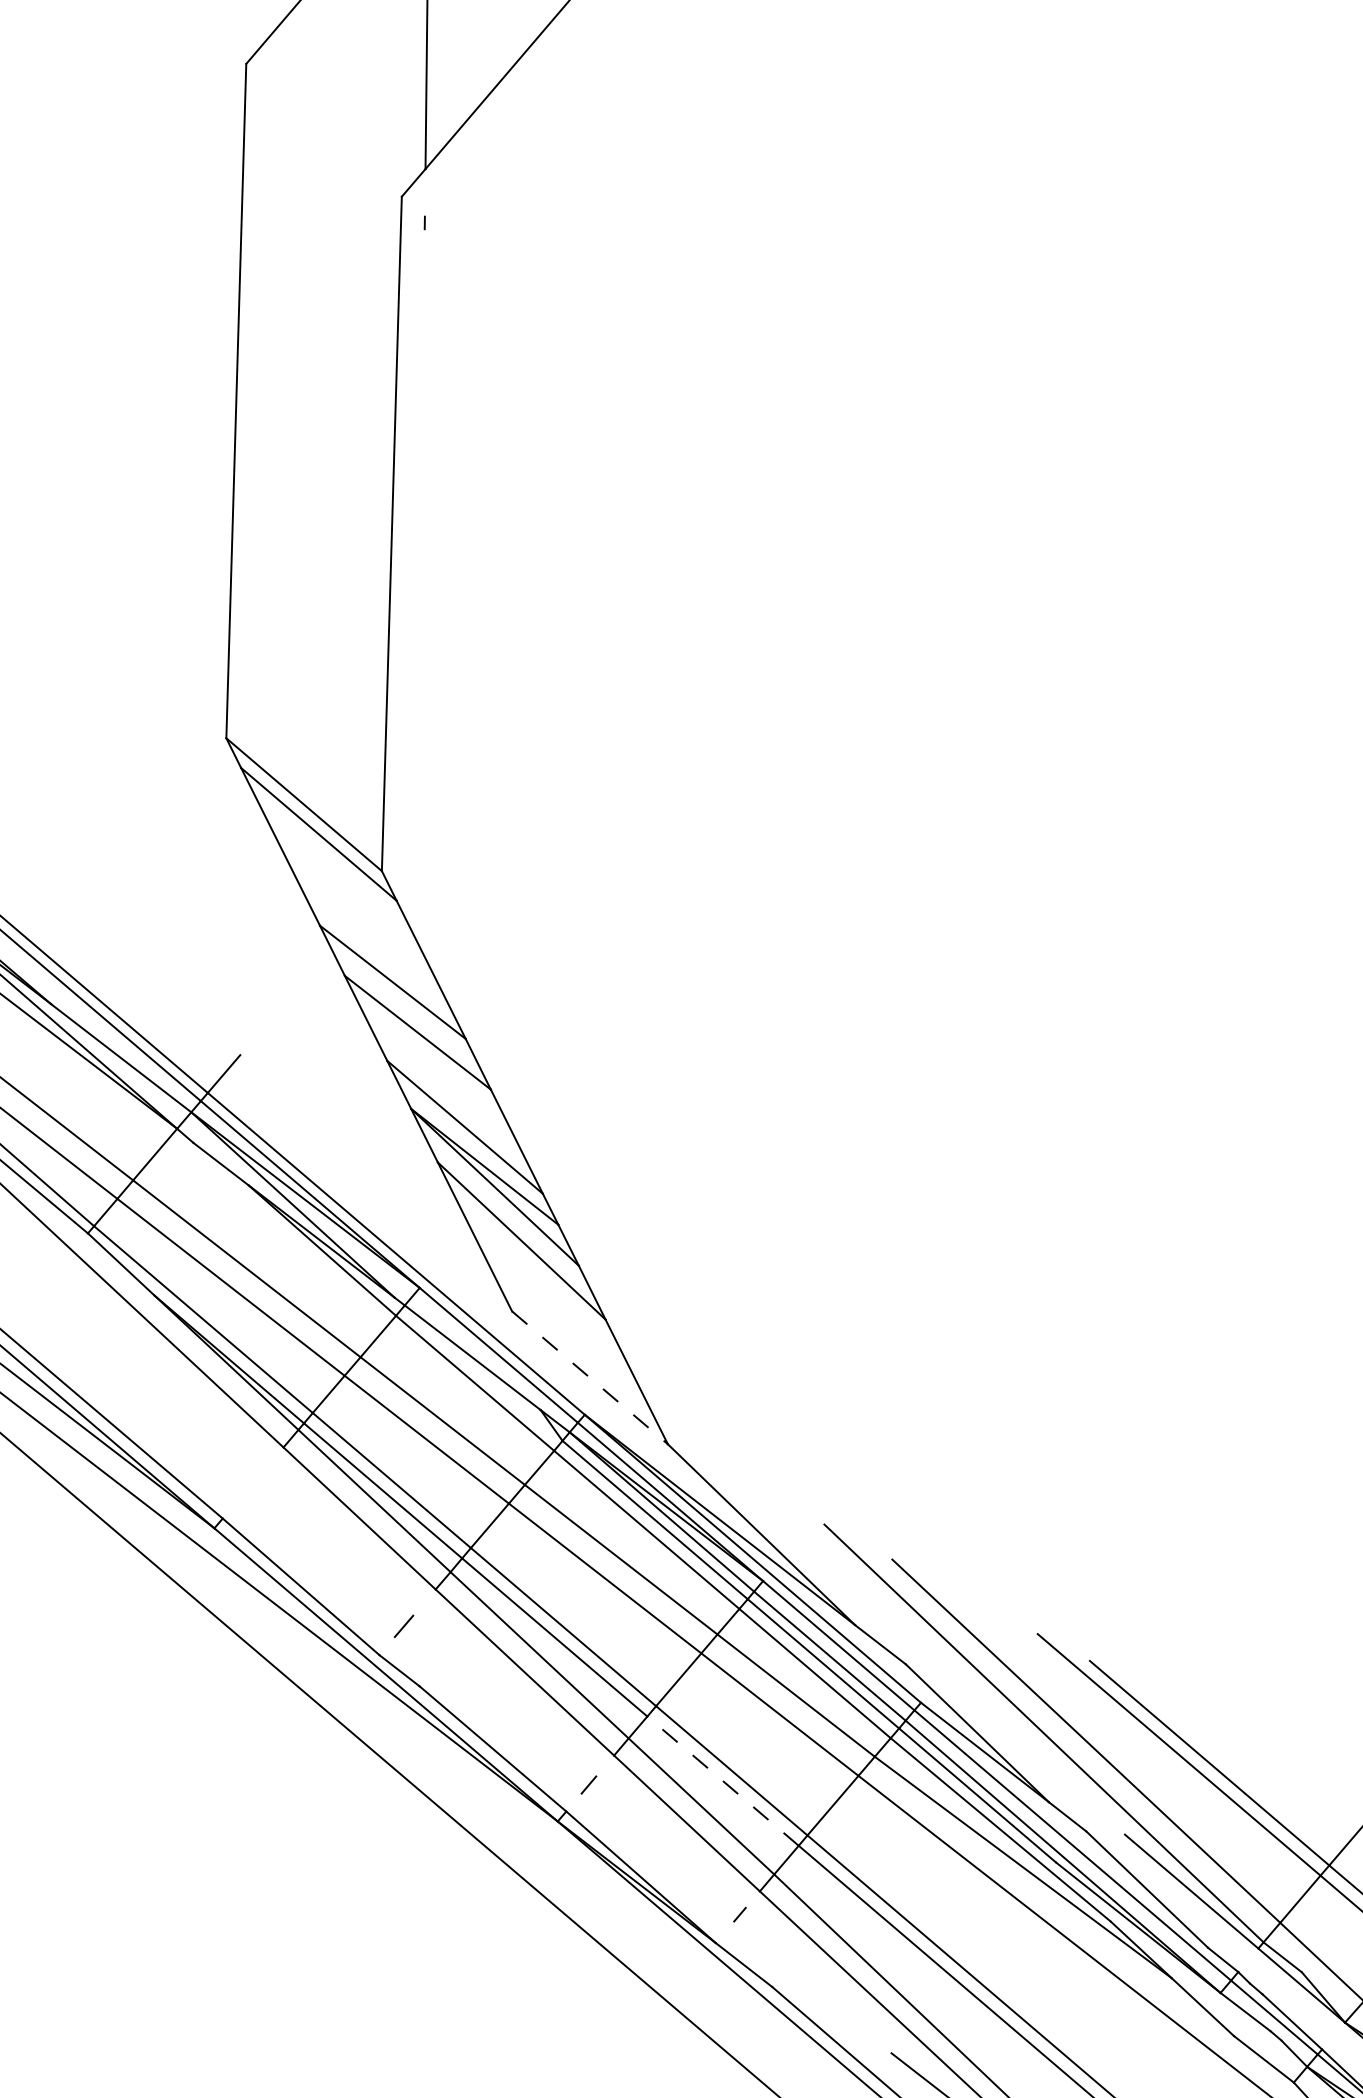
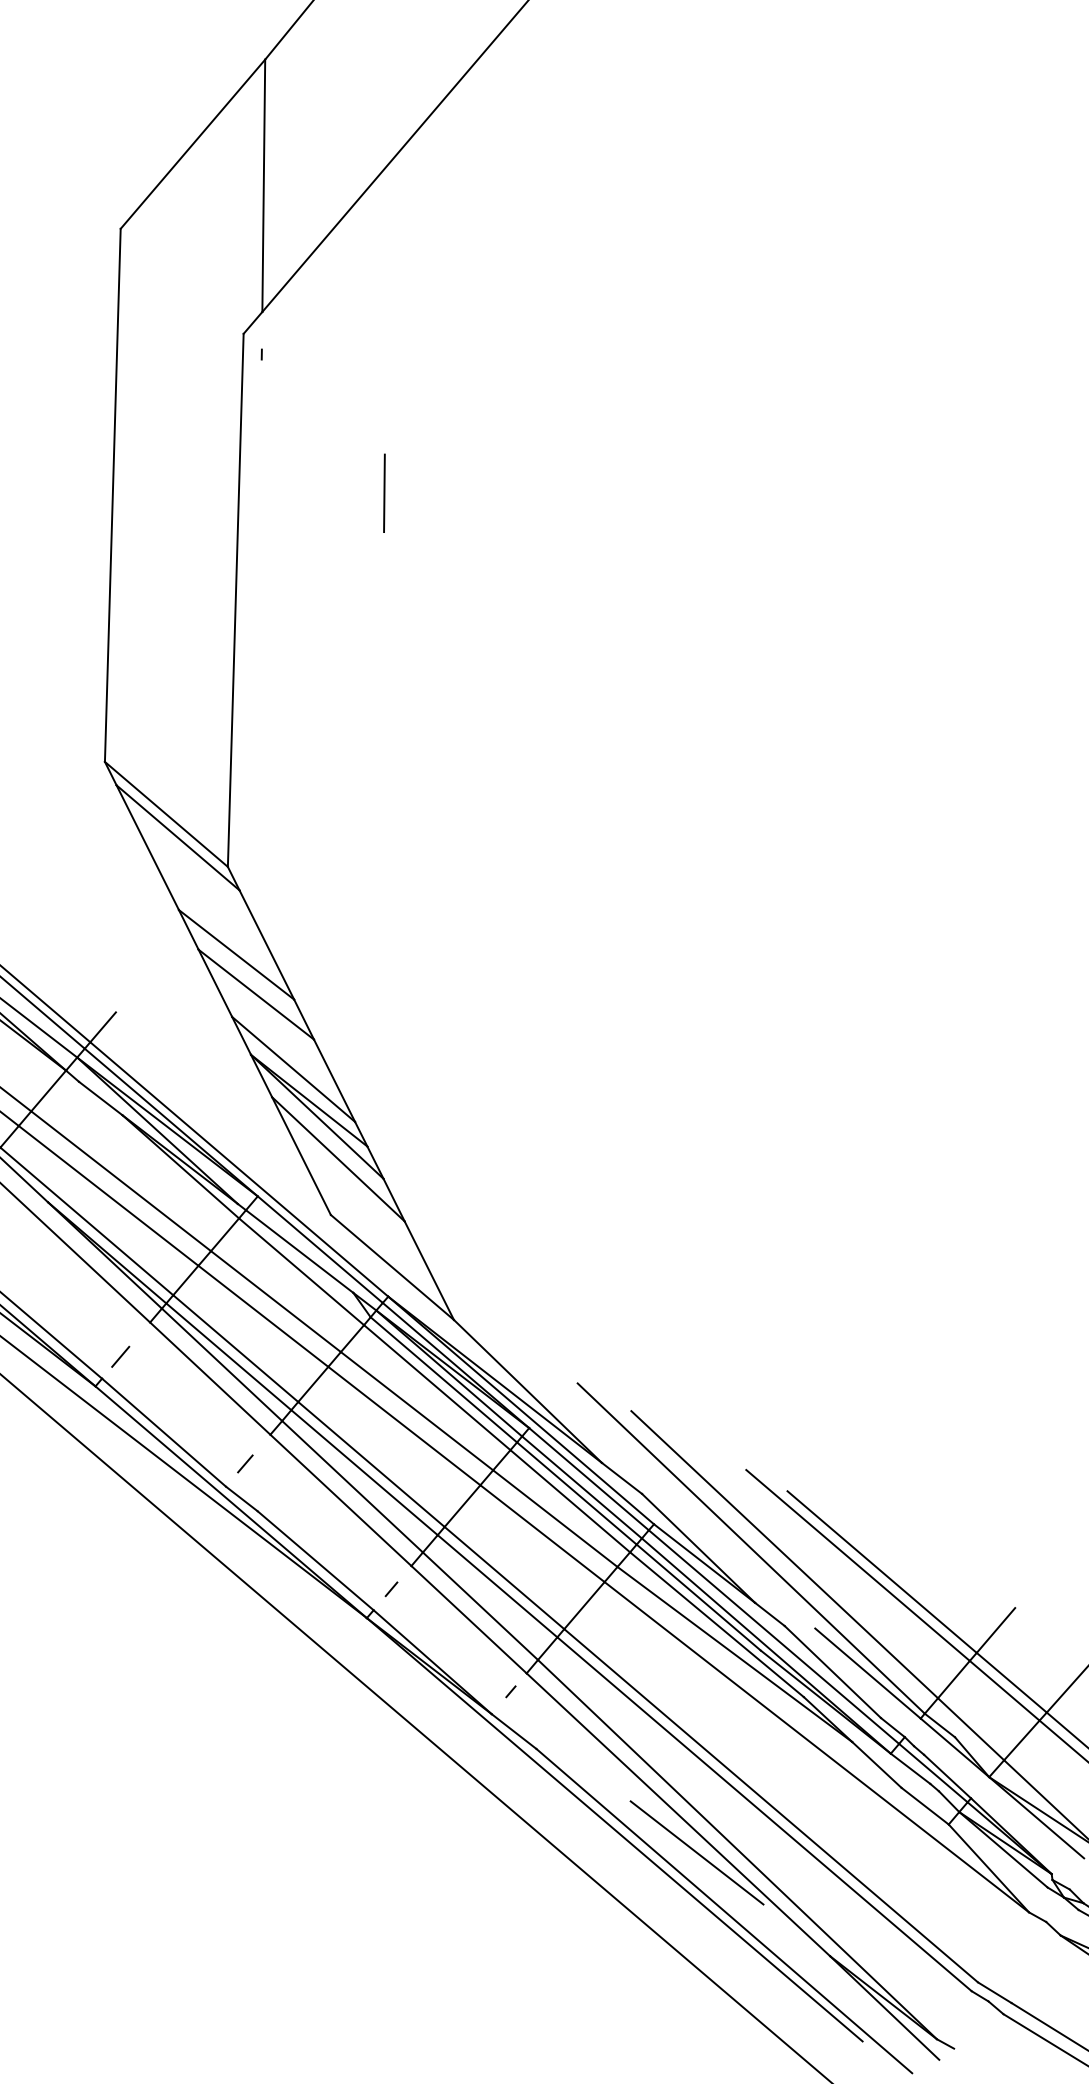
line: (580, 397) -> (384, 492), added
line: (590, 1377) -> (392, 1267), dashed -> solid
line: (246, 1490) -> (120, 1356), added
line: (722, 1781) -> (497, 1586), dashed -> solid

